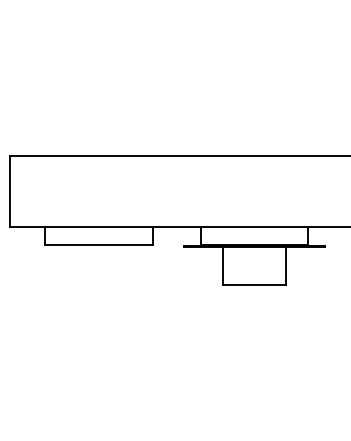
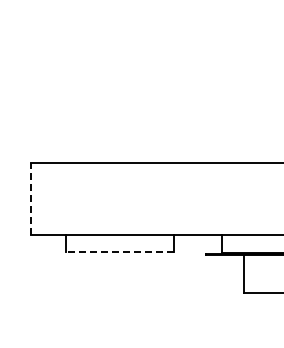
line: (9, 191) -> (30, 199), solid -> dashed
line: (99, 244) -> (120, 252), solid -> dashed

